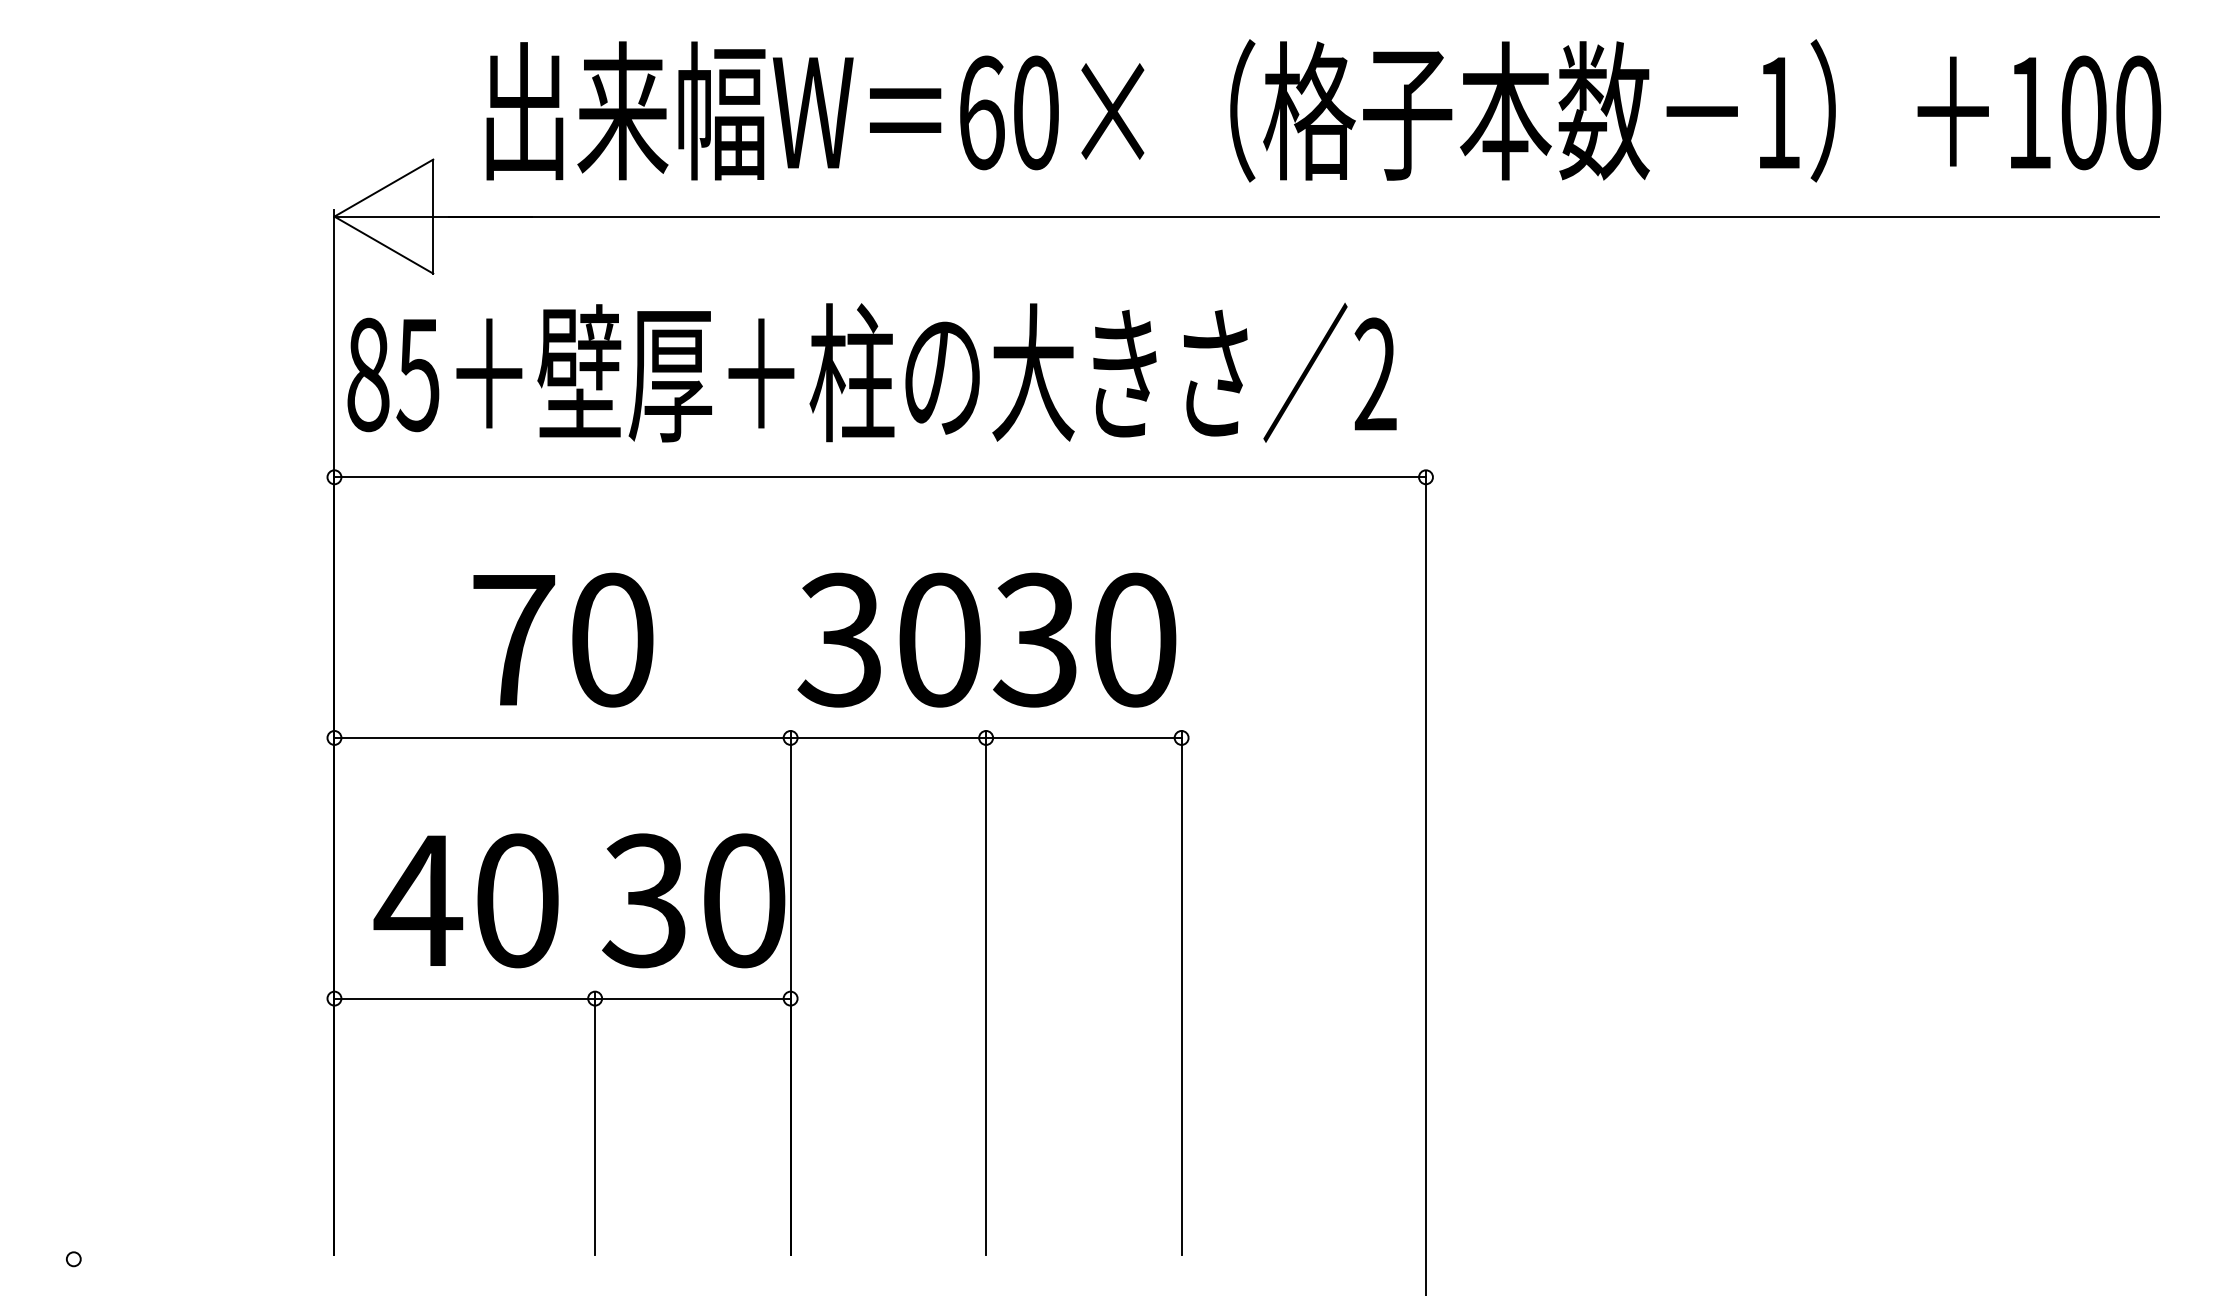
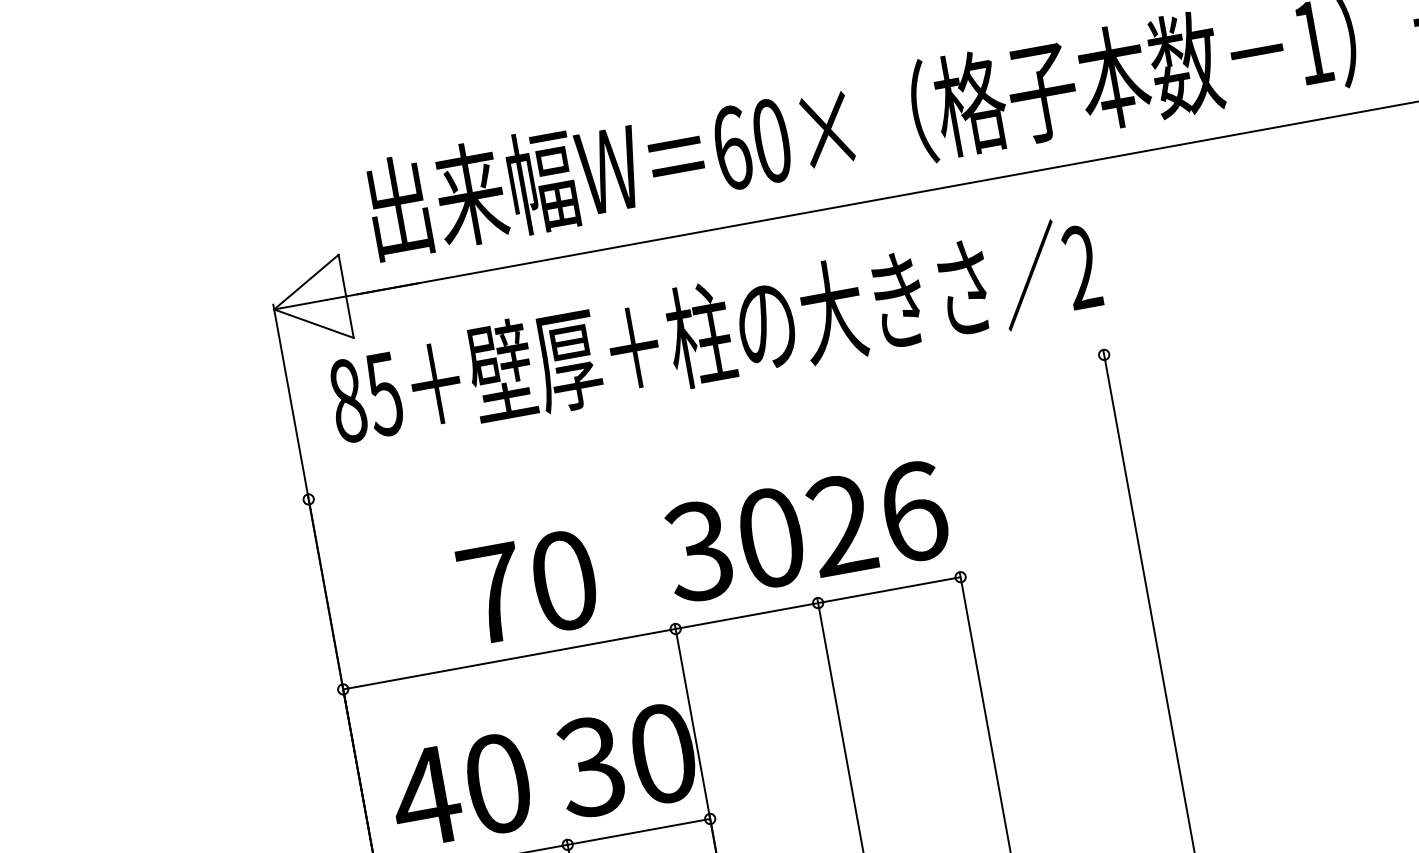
text: (871, 372) -> (714, 332), moved
line: (880, 477) -> (706, 427), removed
text: (563, 639) -> (528, 586), moved
text: (1085, 639) -> (877, 518), 30 -> 26

